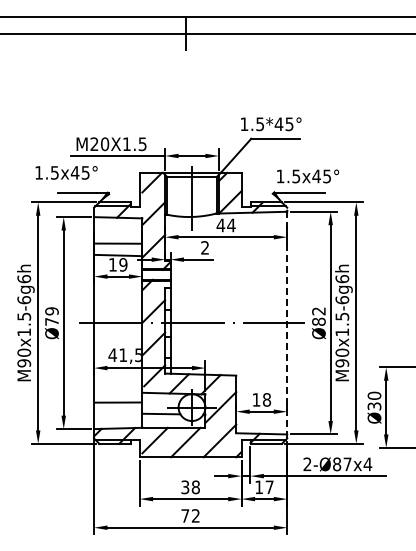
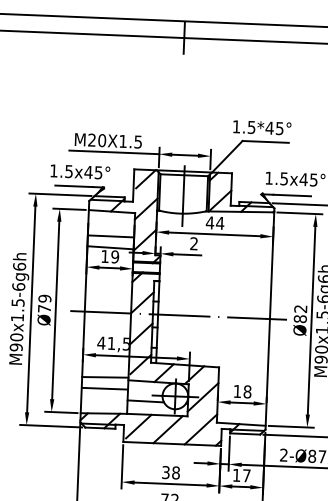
text: (66, 172) -> (80, 171), moved
line: (287, 322) -> (270, 318), dashed -> solid
line: (118, 390) -> (105, 377), added

